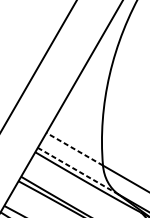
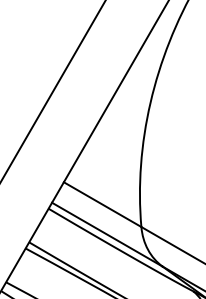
line: (74, 149) -> (102, 204), dashed -> solid
line: (78, 171) -> (107, 234), dashed -> solid

